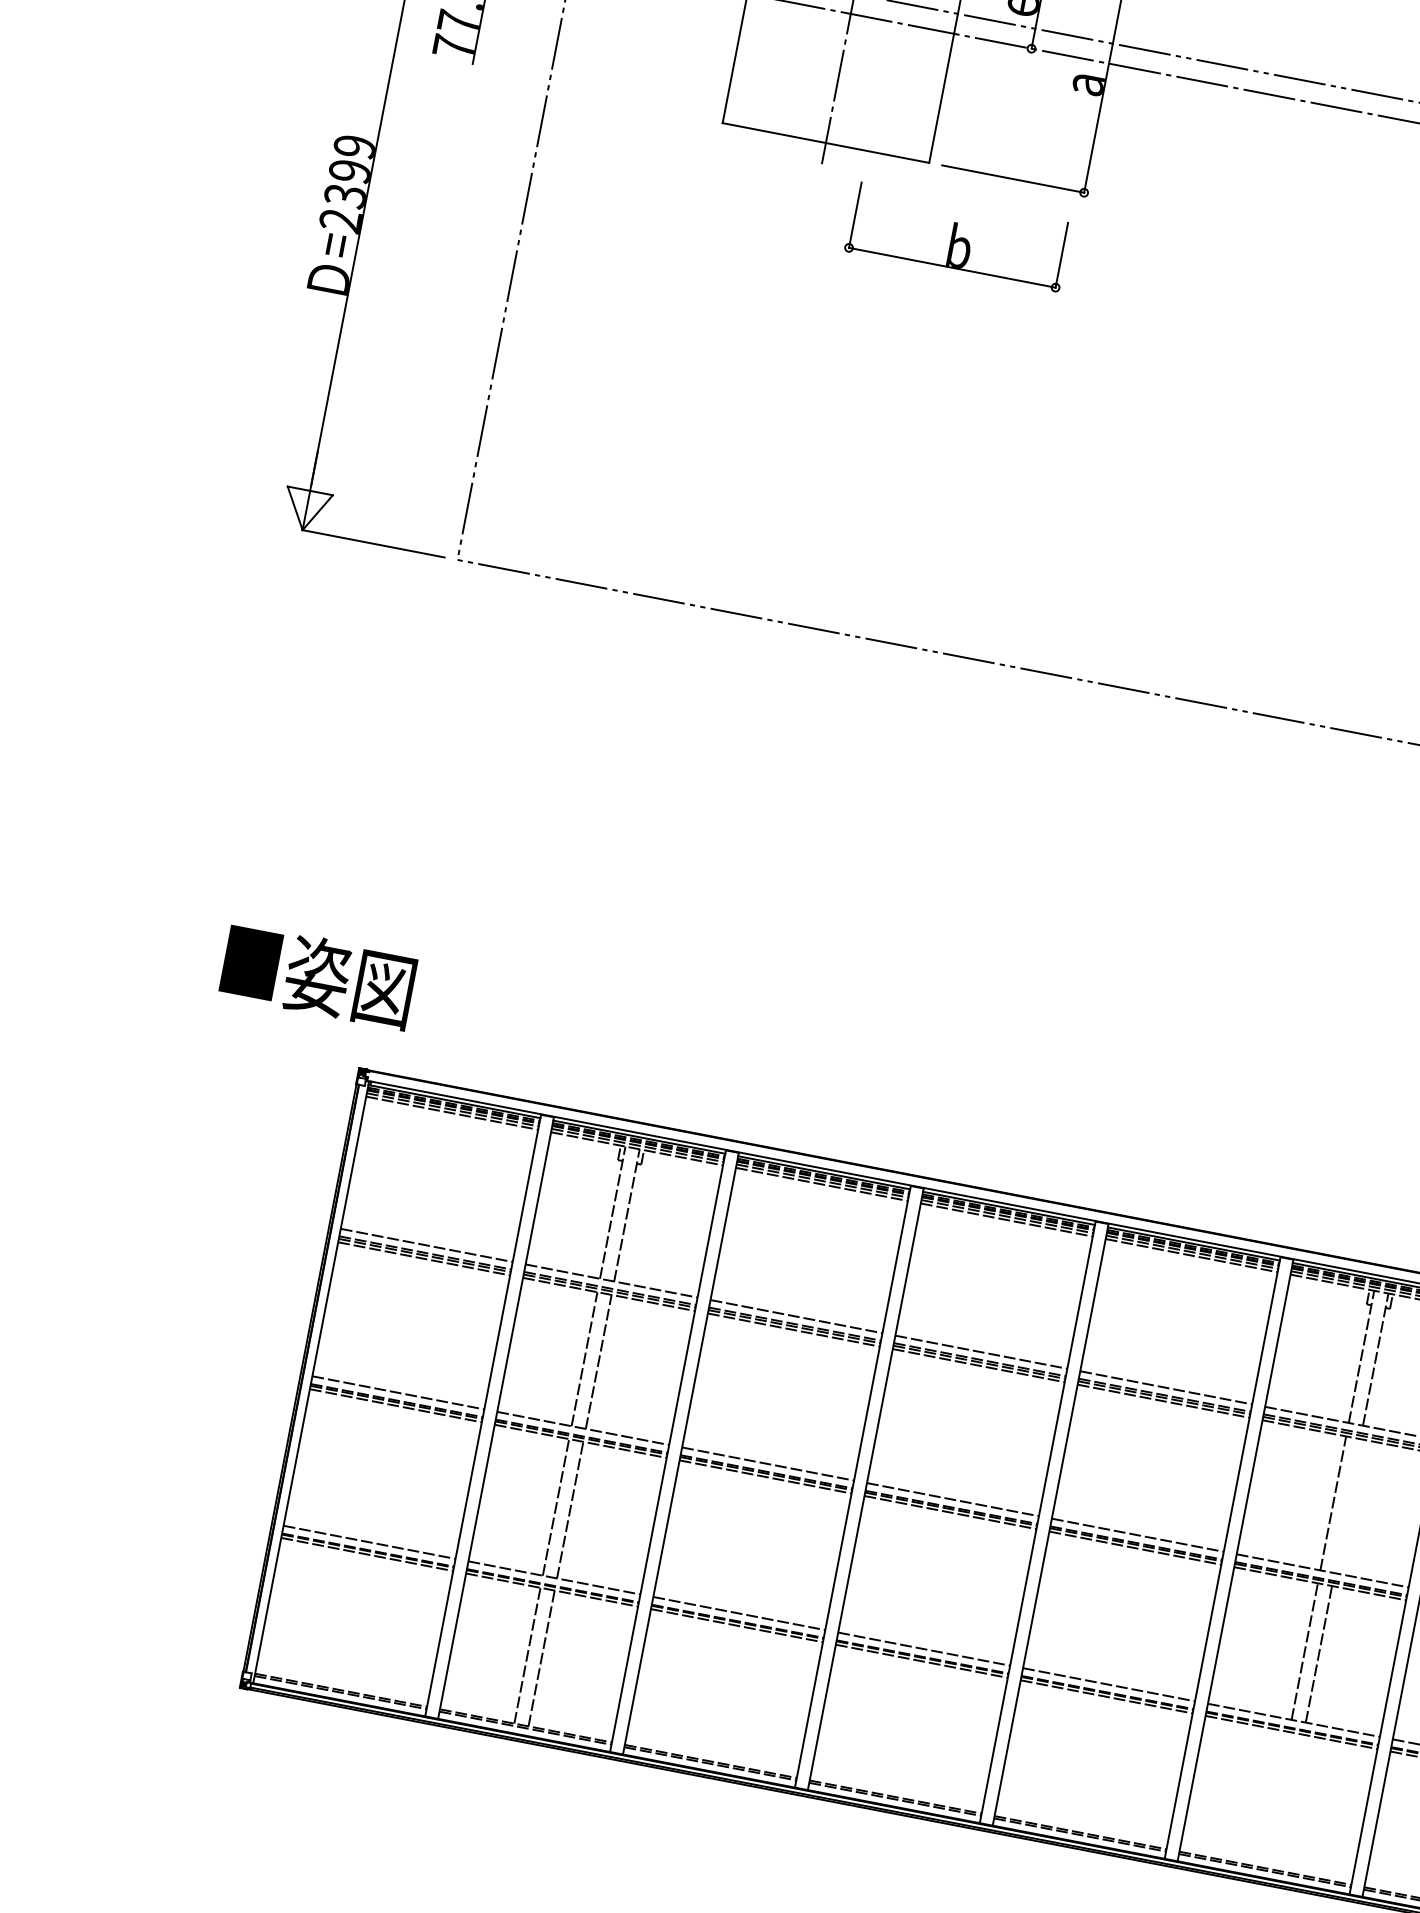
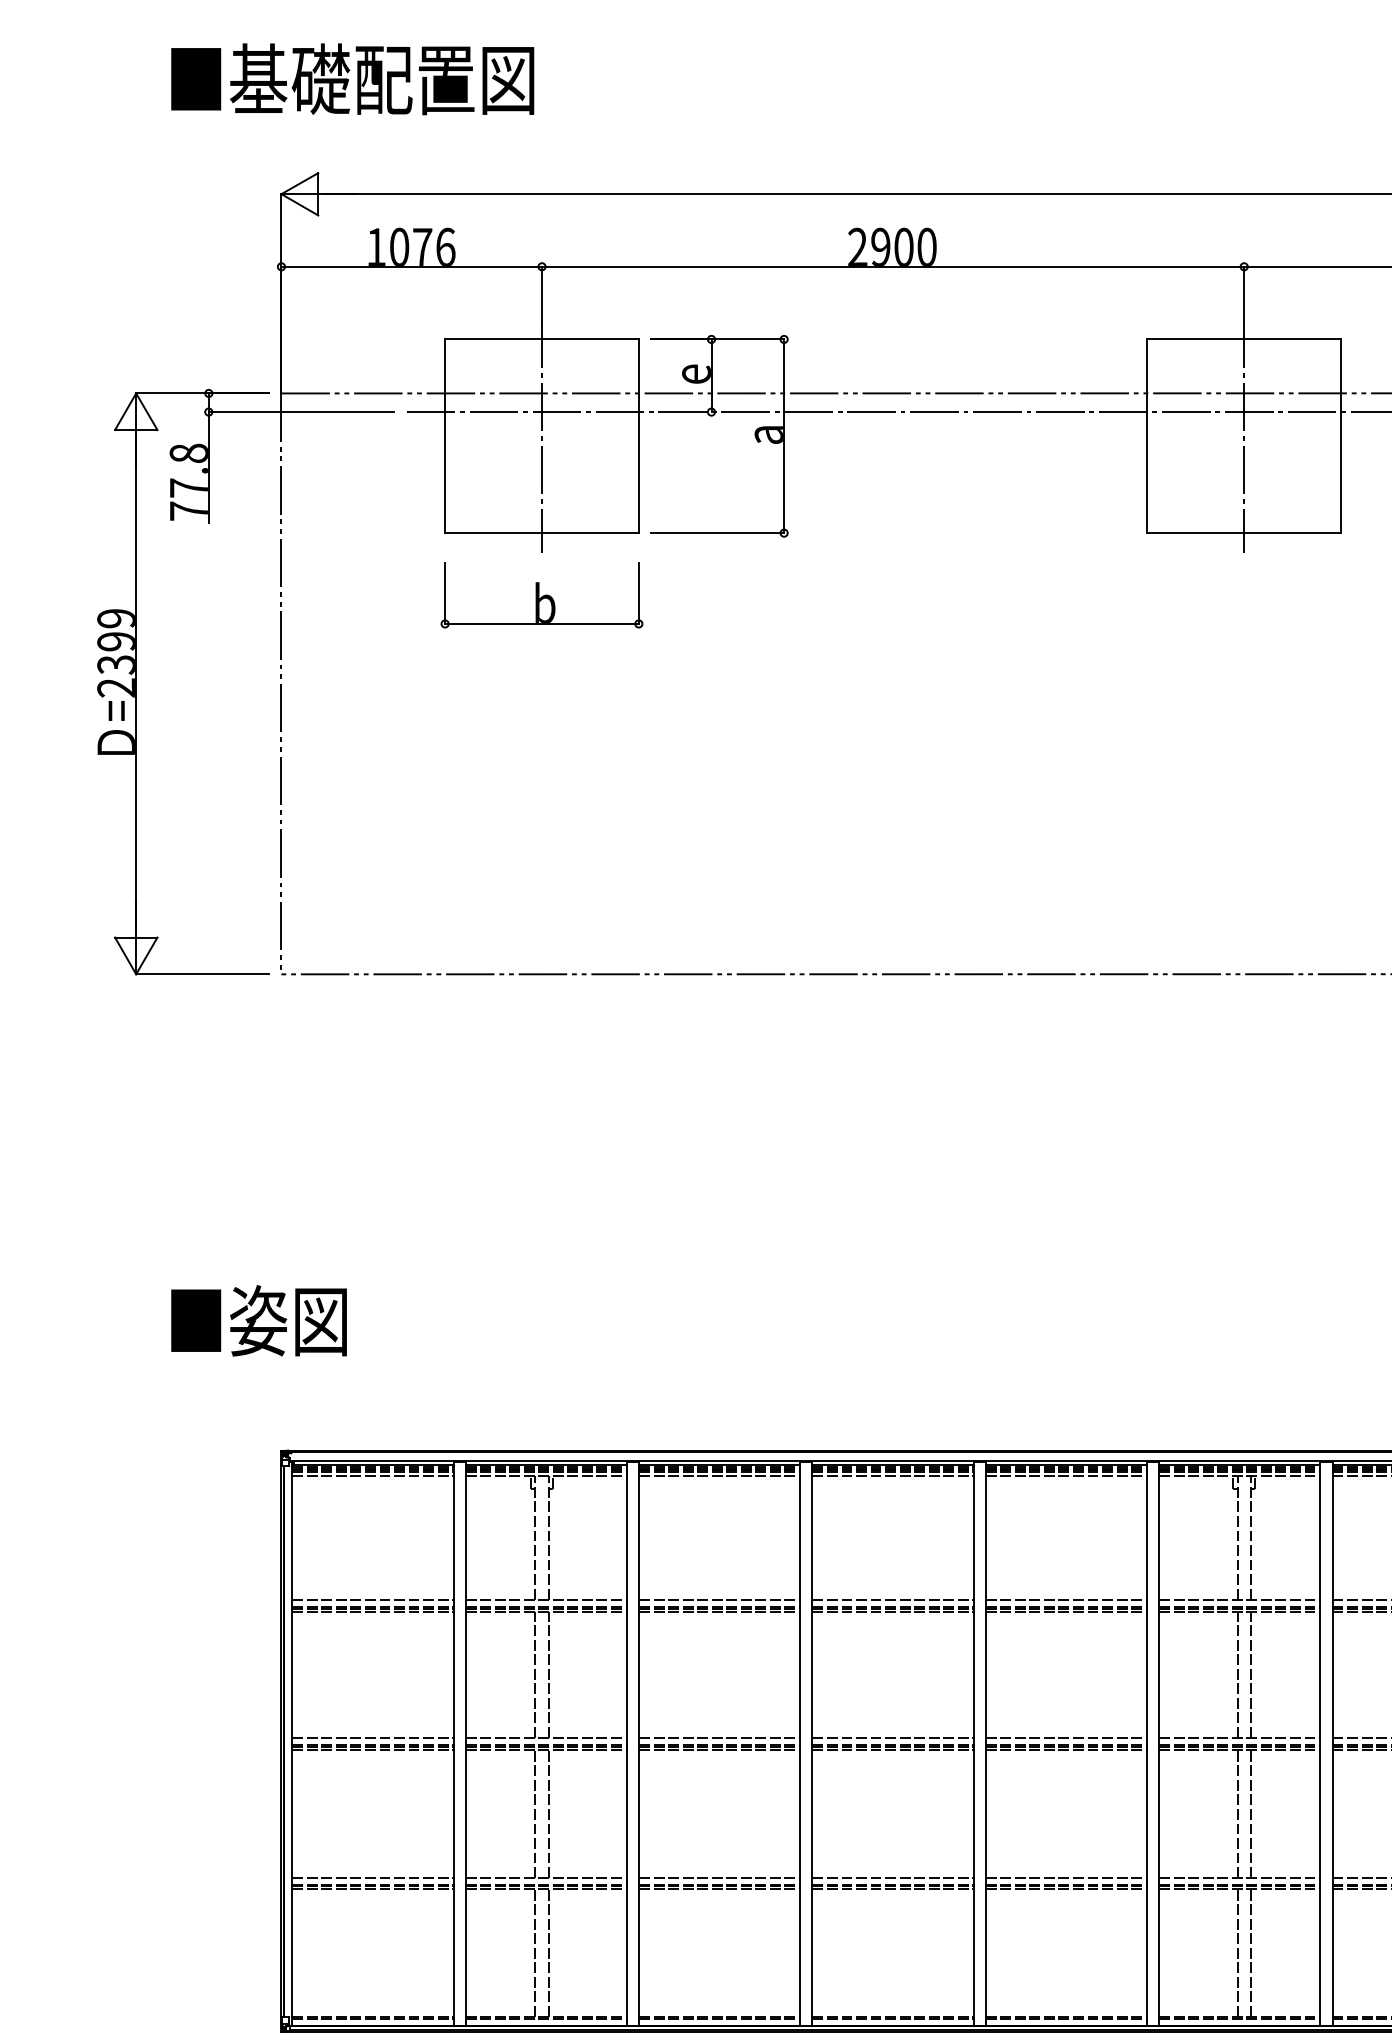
part: (957, 237) -> (541, 595), moved
text: (317, 975) -> (258, 1320), moved
line: (1347, 1505) -> (1250, 1674), added
line: (1276, 1799) -> (1237, 1952), added
line: (1289, 1801) -> (1250, 1952), added

